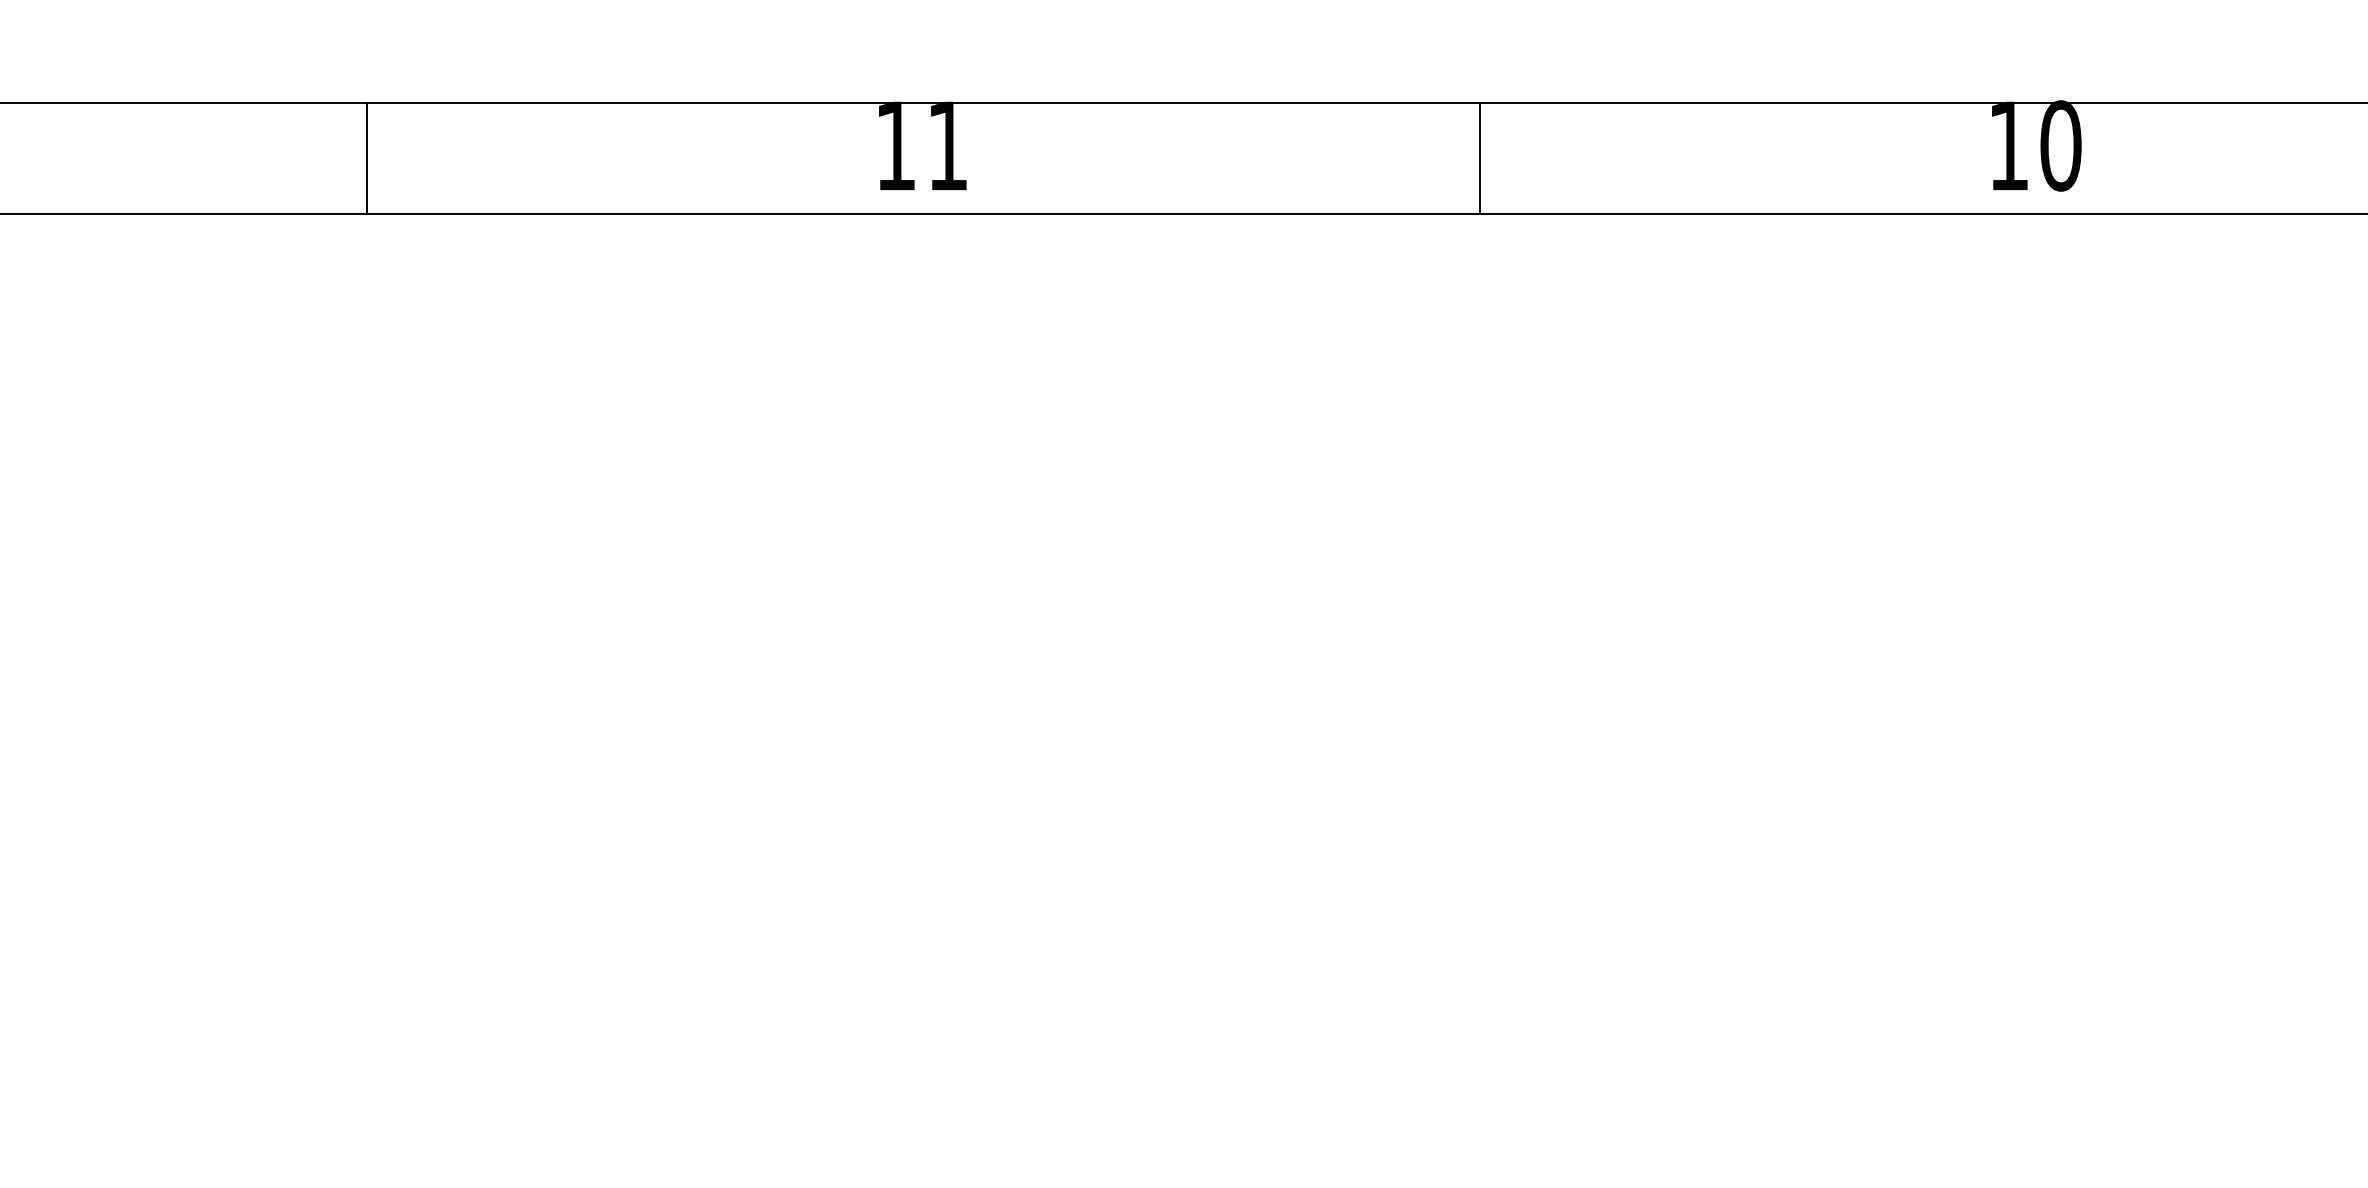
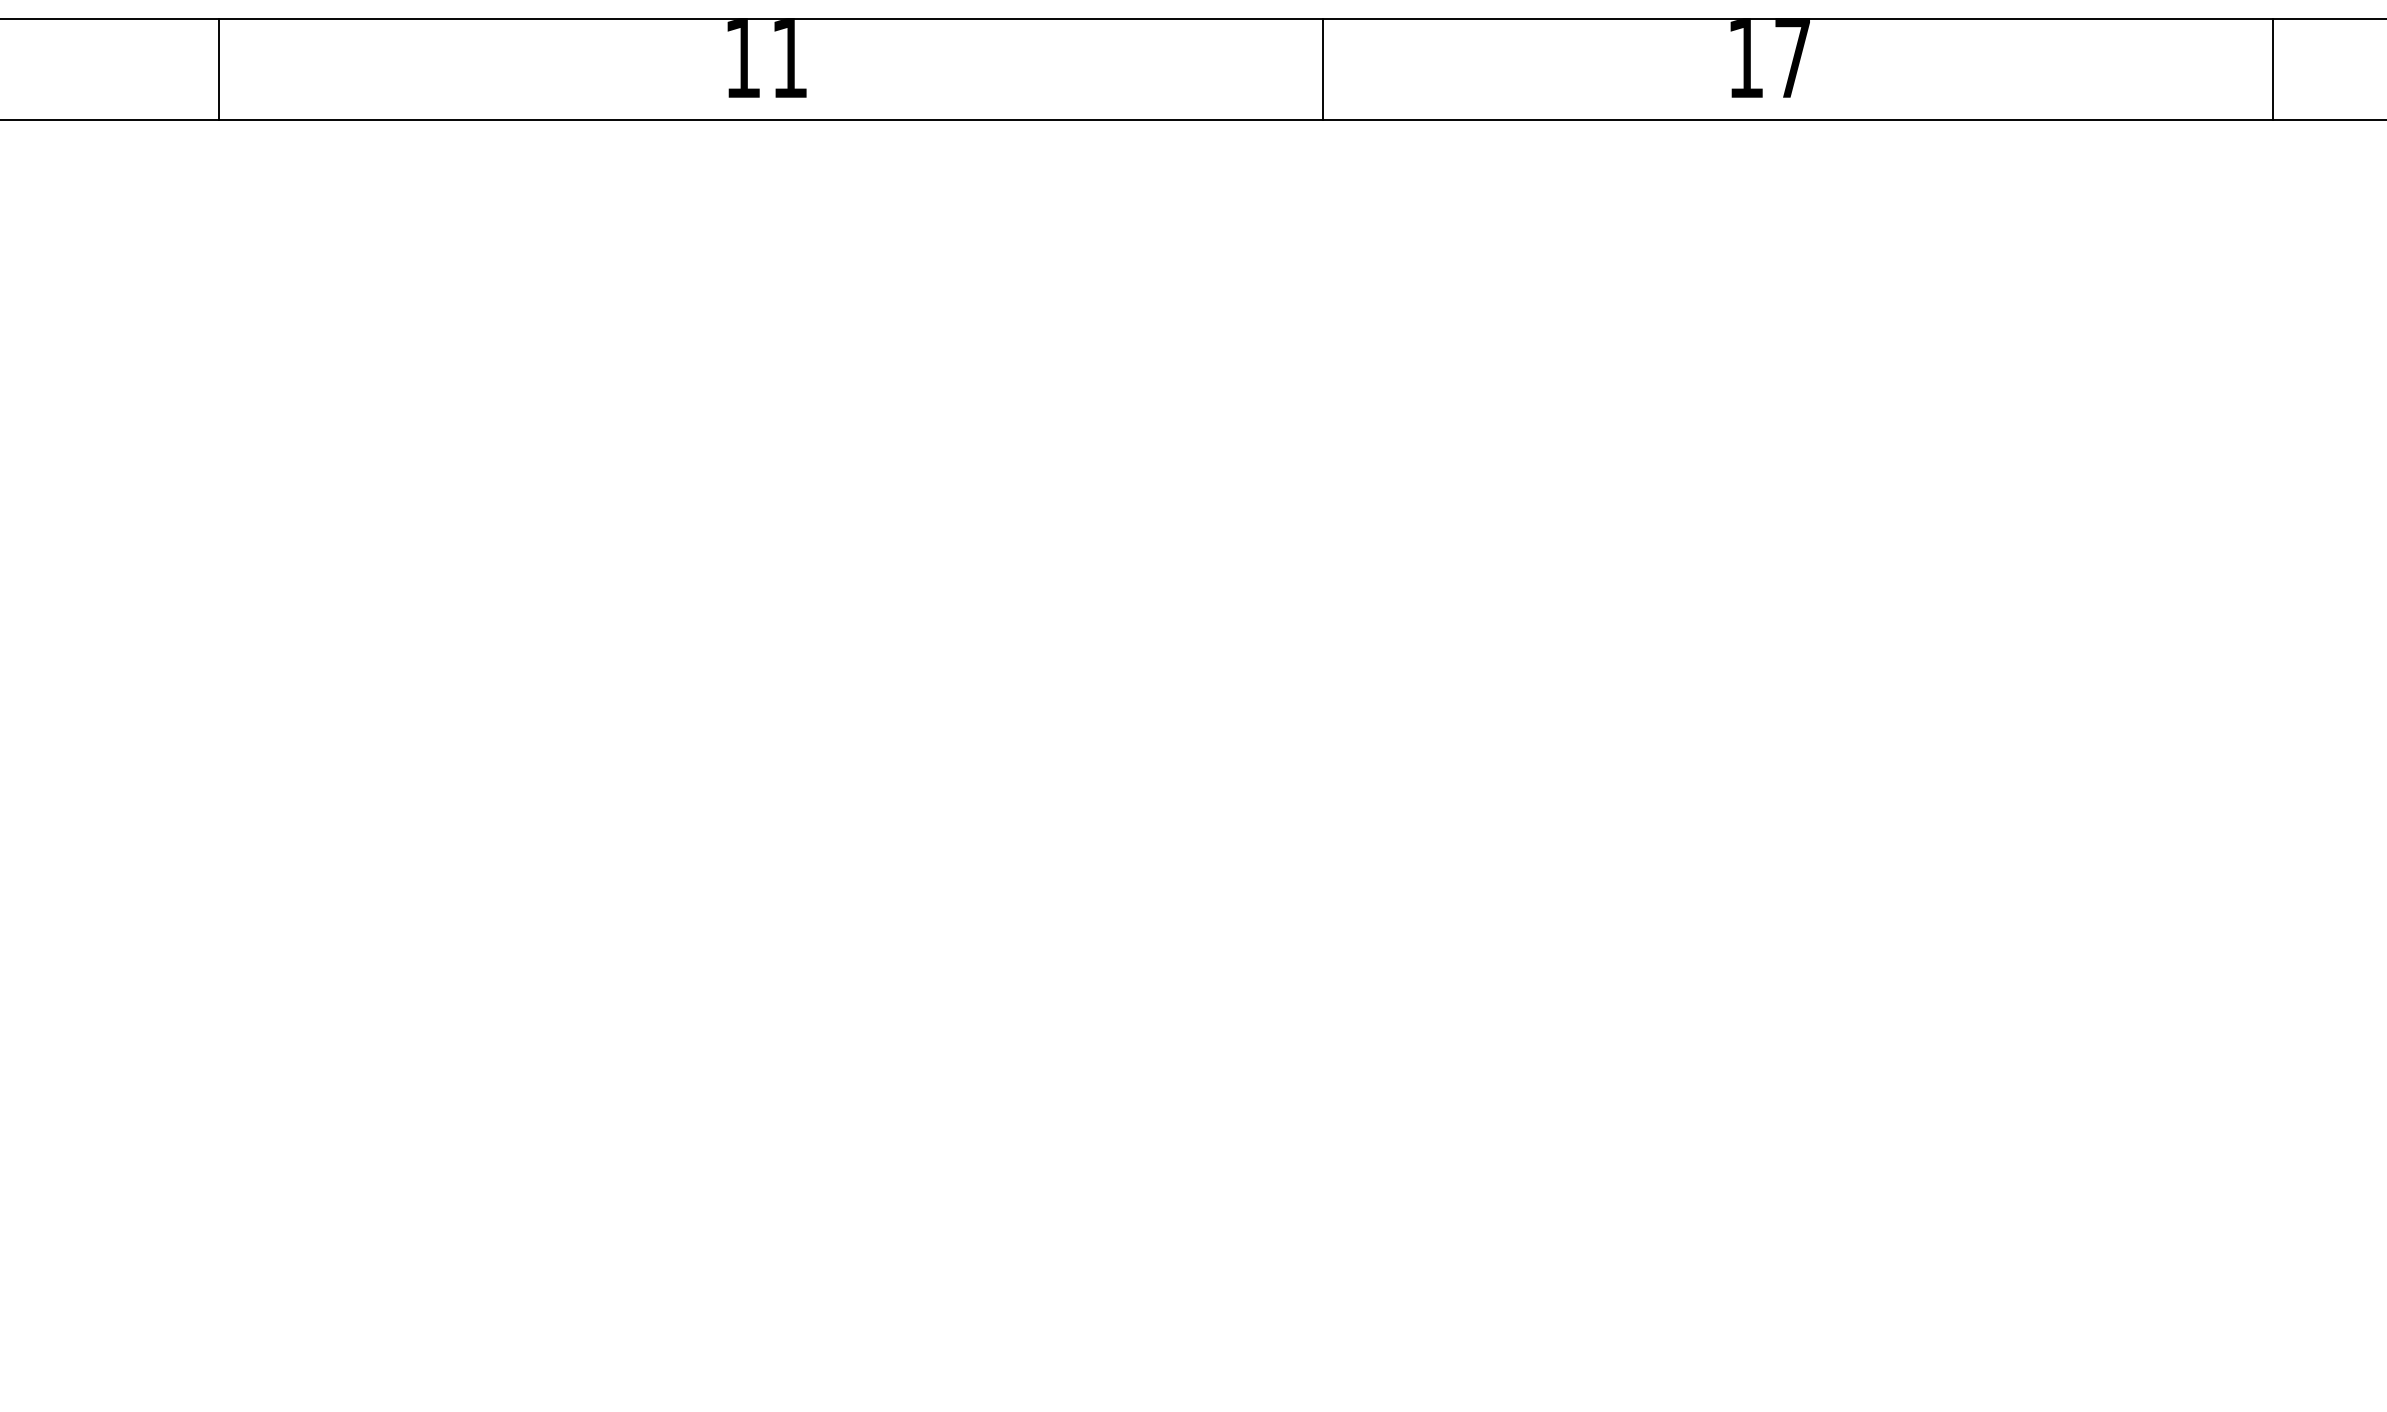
text: (2060, 145) -> (1792, 57), 10 -> 17
line: (367, 158) -> (218, 69), moved
line: (1480, 158) -> (1322, 69), moved

